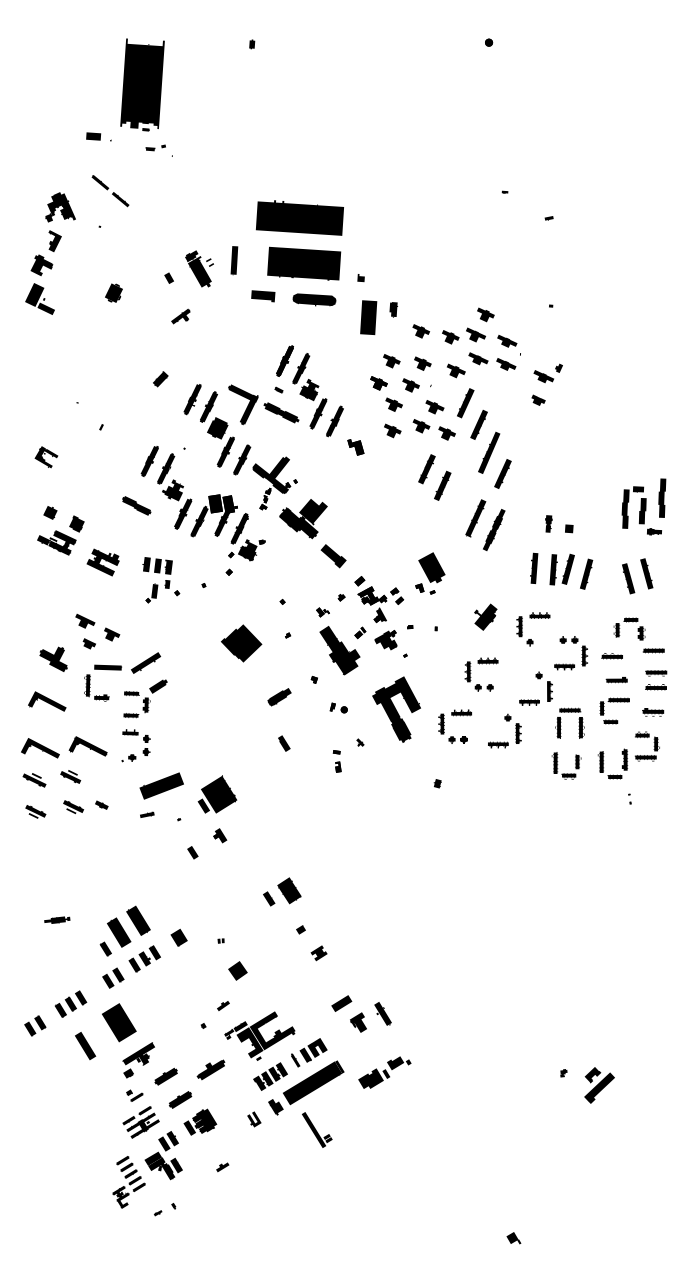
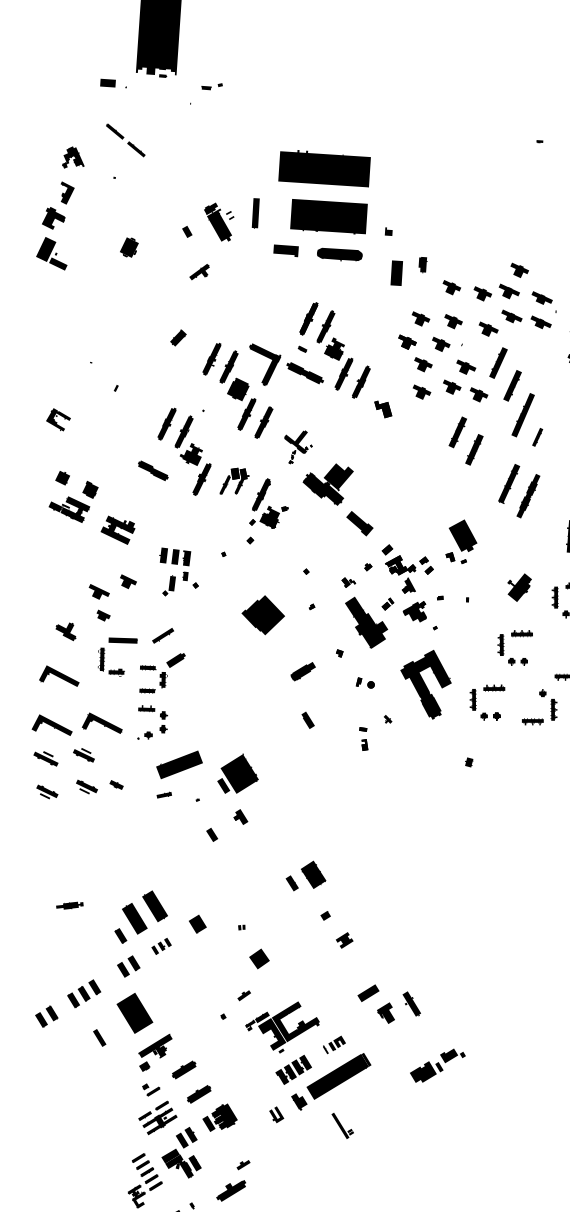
part: (155, 147) -> (211, 86), moved
part: (60, 207) -> (73, 157), size x0.7
part: (368, 317) -> (396, 273), size x0.7
part: (502, 473) -> (537, 436), size x0.6
part: (274, 483) -> (297, 447), size x0.6
part: (213, 515) -> (233, 480), size x0.6
part: (161, 580) -> (179, 572), moved
part: (112, 634) -> (128, 581), moved
part: (53, 658) -> (65, 631), size x0.7
part: (146, 662) -> (163, 635), size x0.7
part: (144, 958) -> (161, 945), size x0.6
part: (85, 1046) -> (99, 1038), size x0.6
part: (309, 1052) -> (334, 1044), size x0.6
part: (210, 1069) -> (230, 1190), moved
part: (384, 1072) -> (437, 1065), moved
part: (317, 1129) -> (342, 1125), size x0.7

